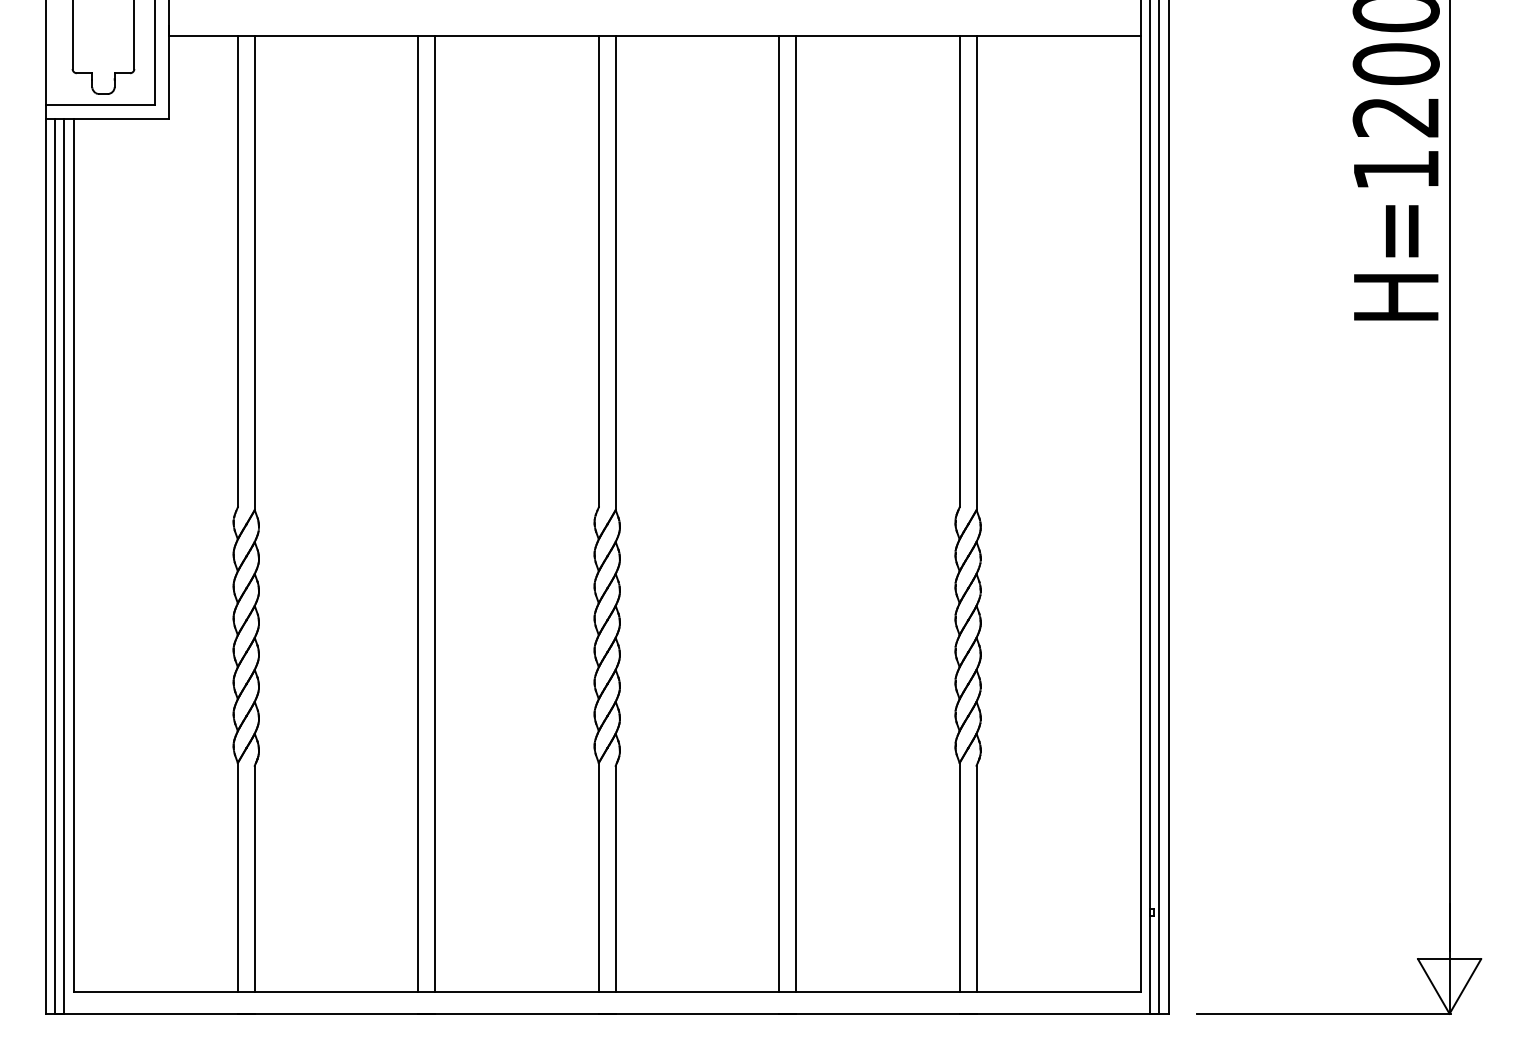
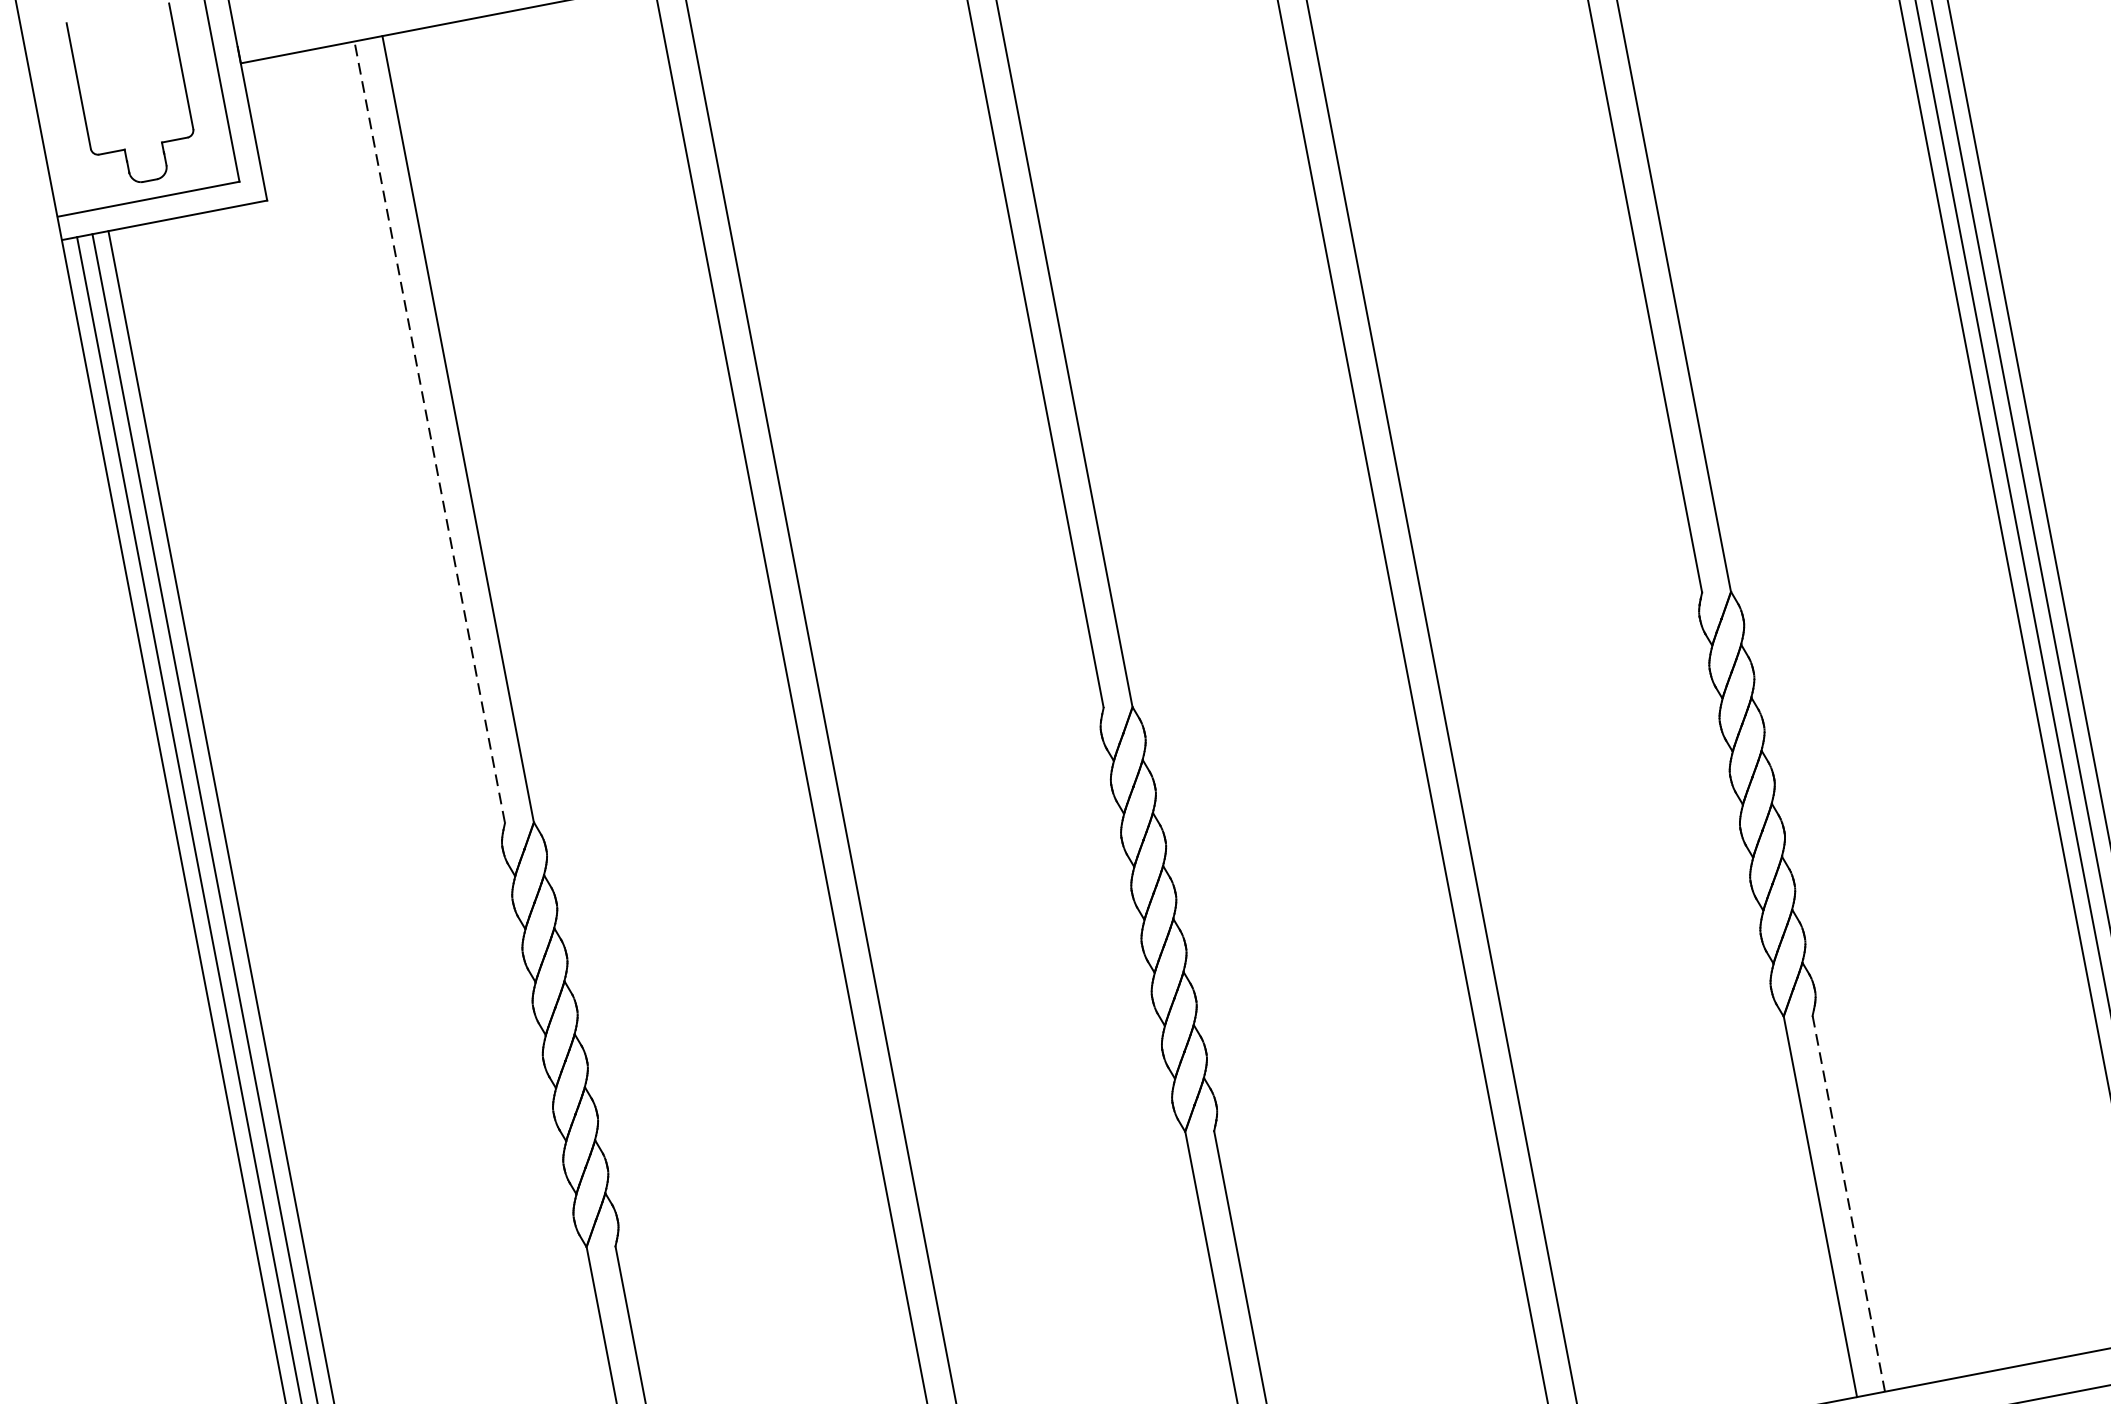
line: (237, 271) -> (429, 432), solid -> dashed
line: (976, 879) -> (1848, 1204), solid -> dashed

